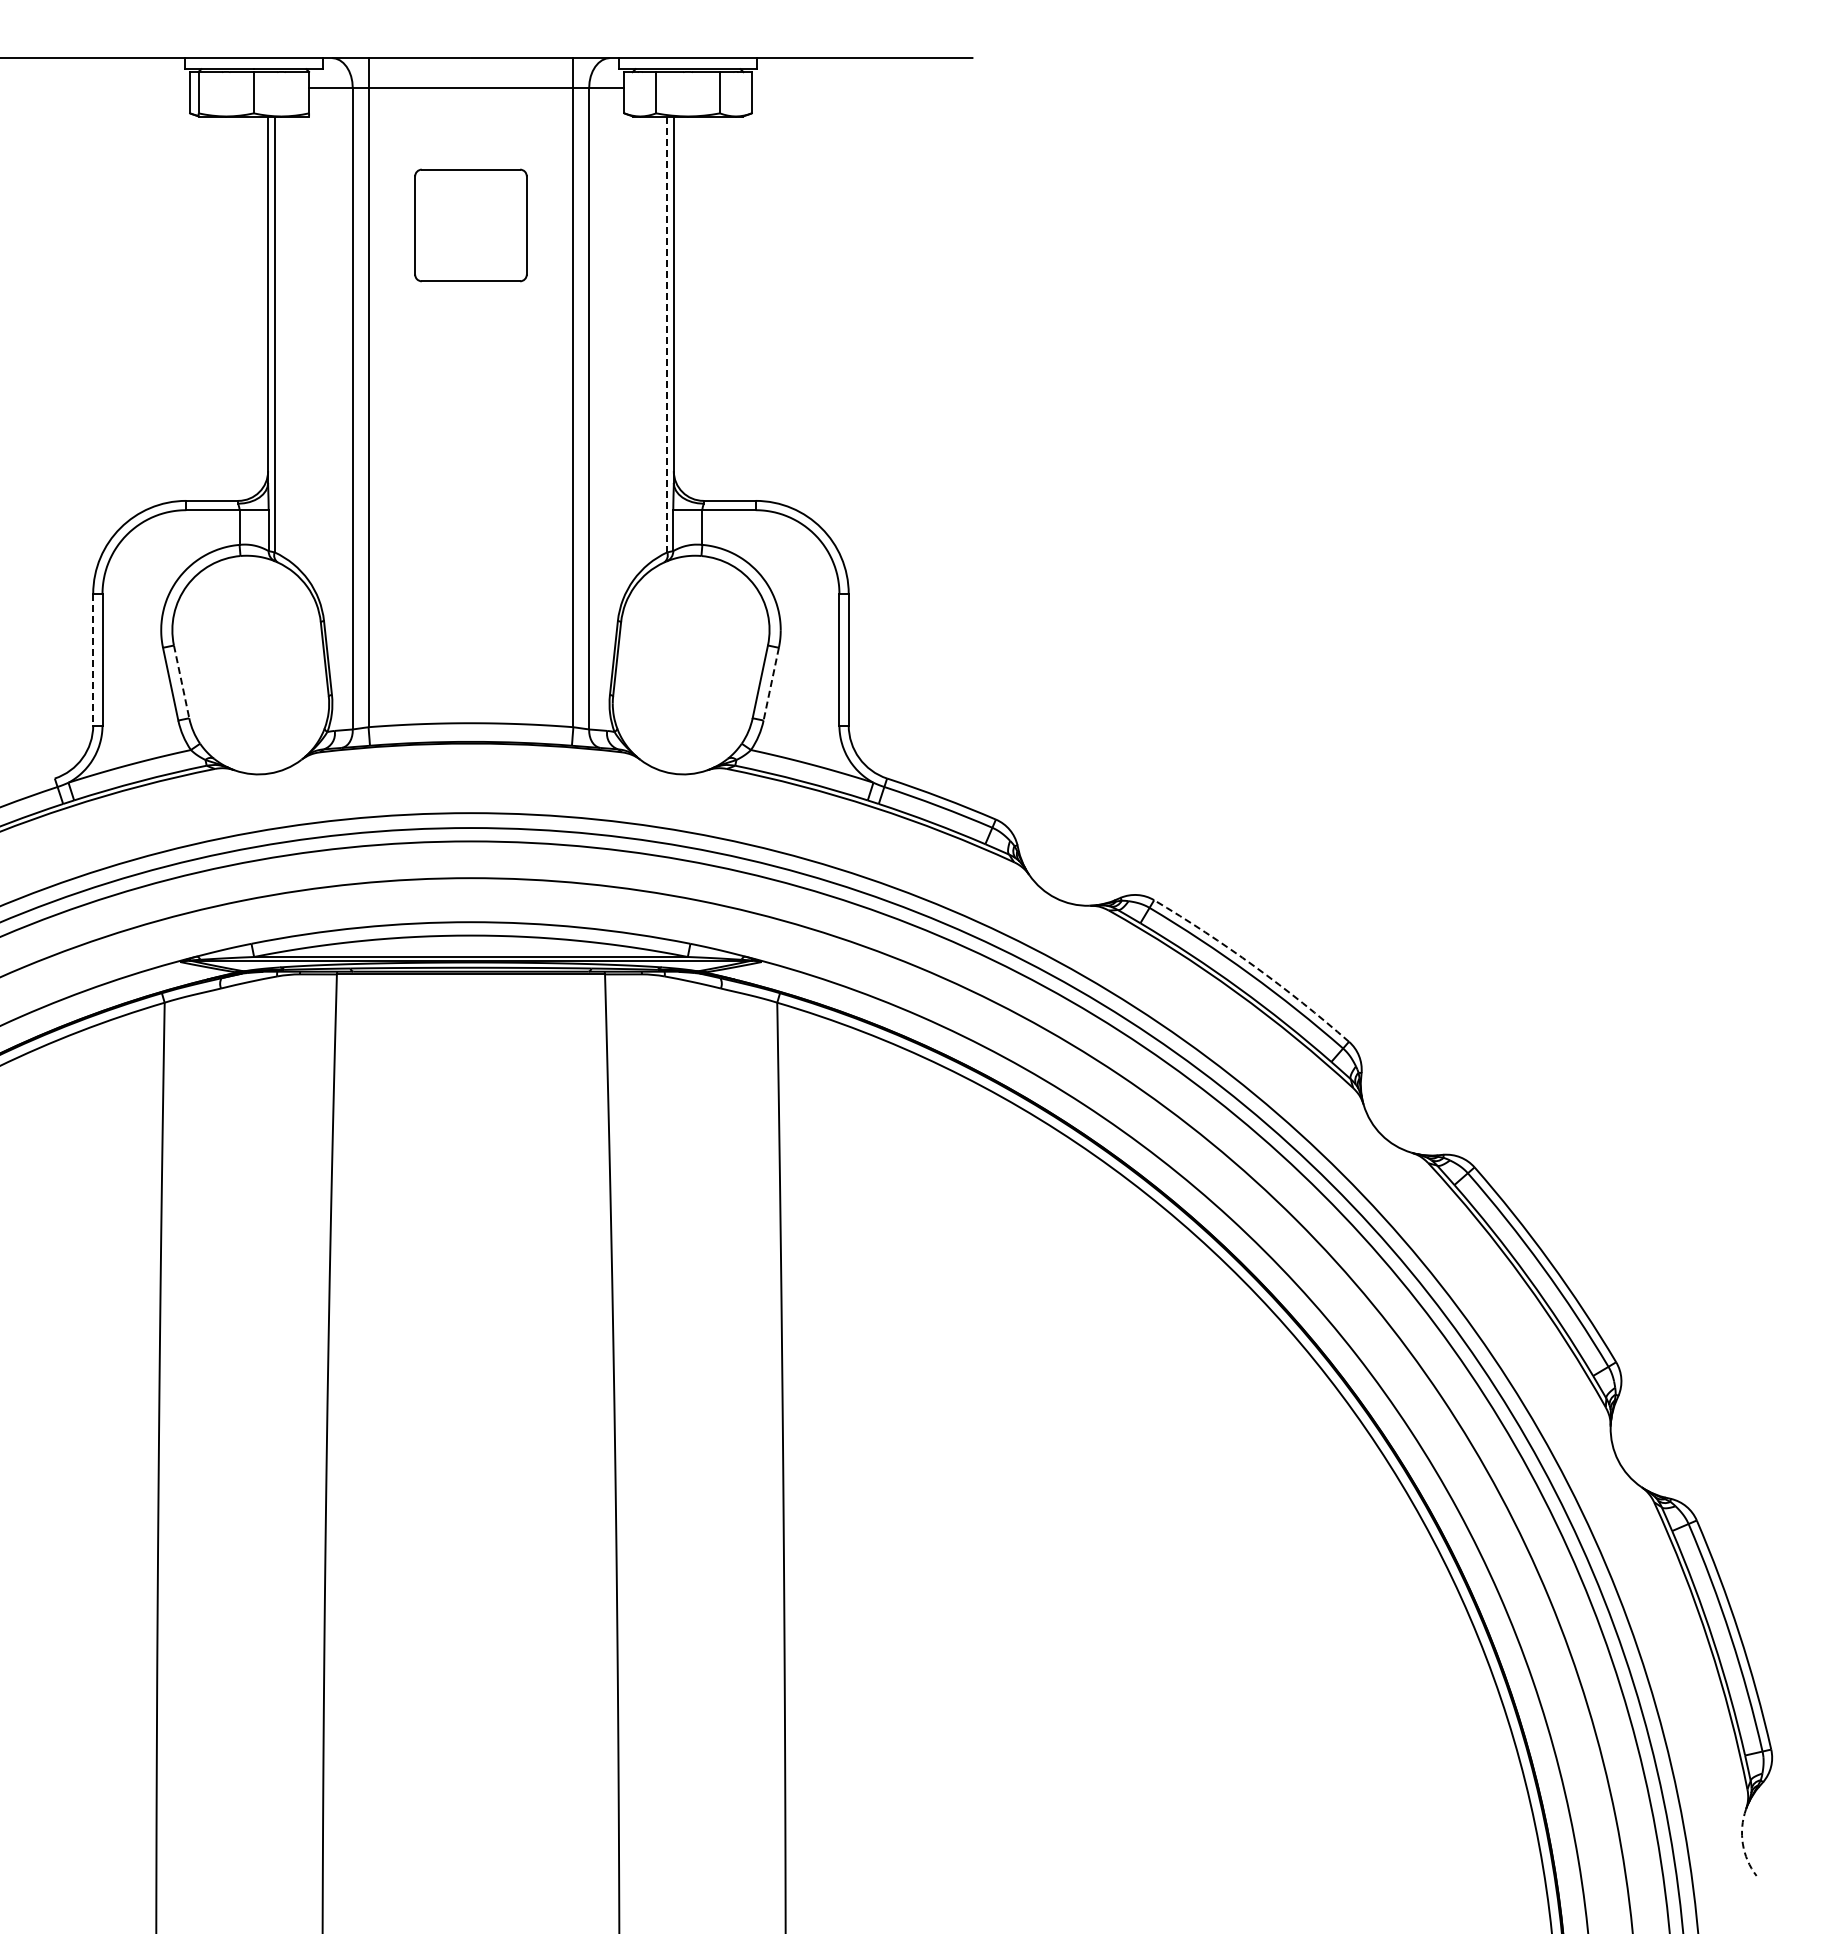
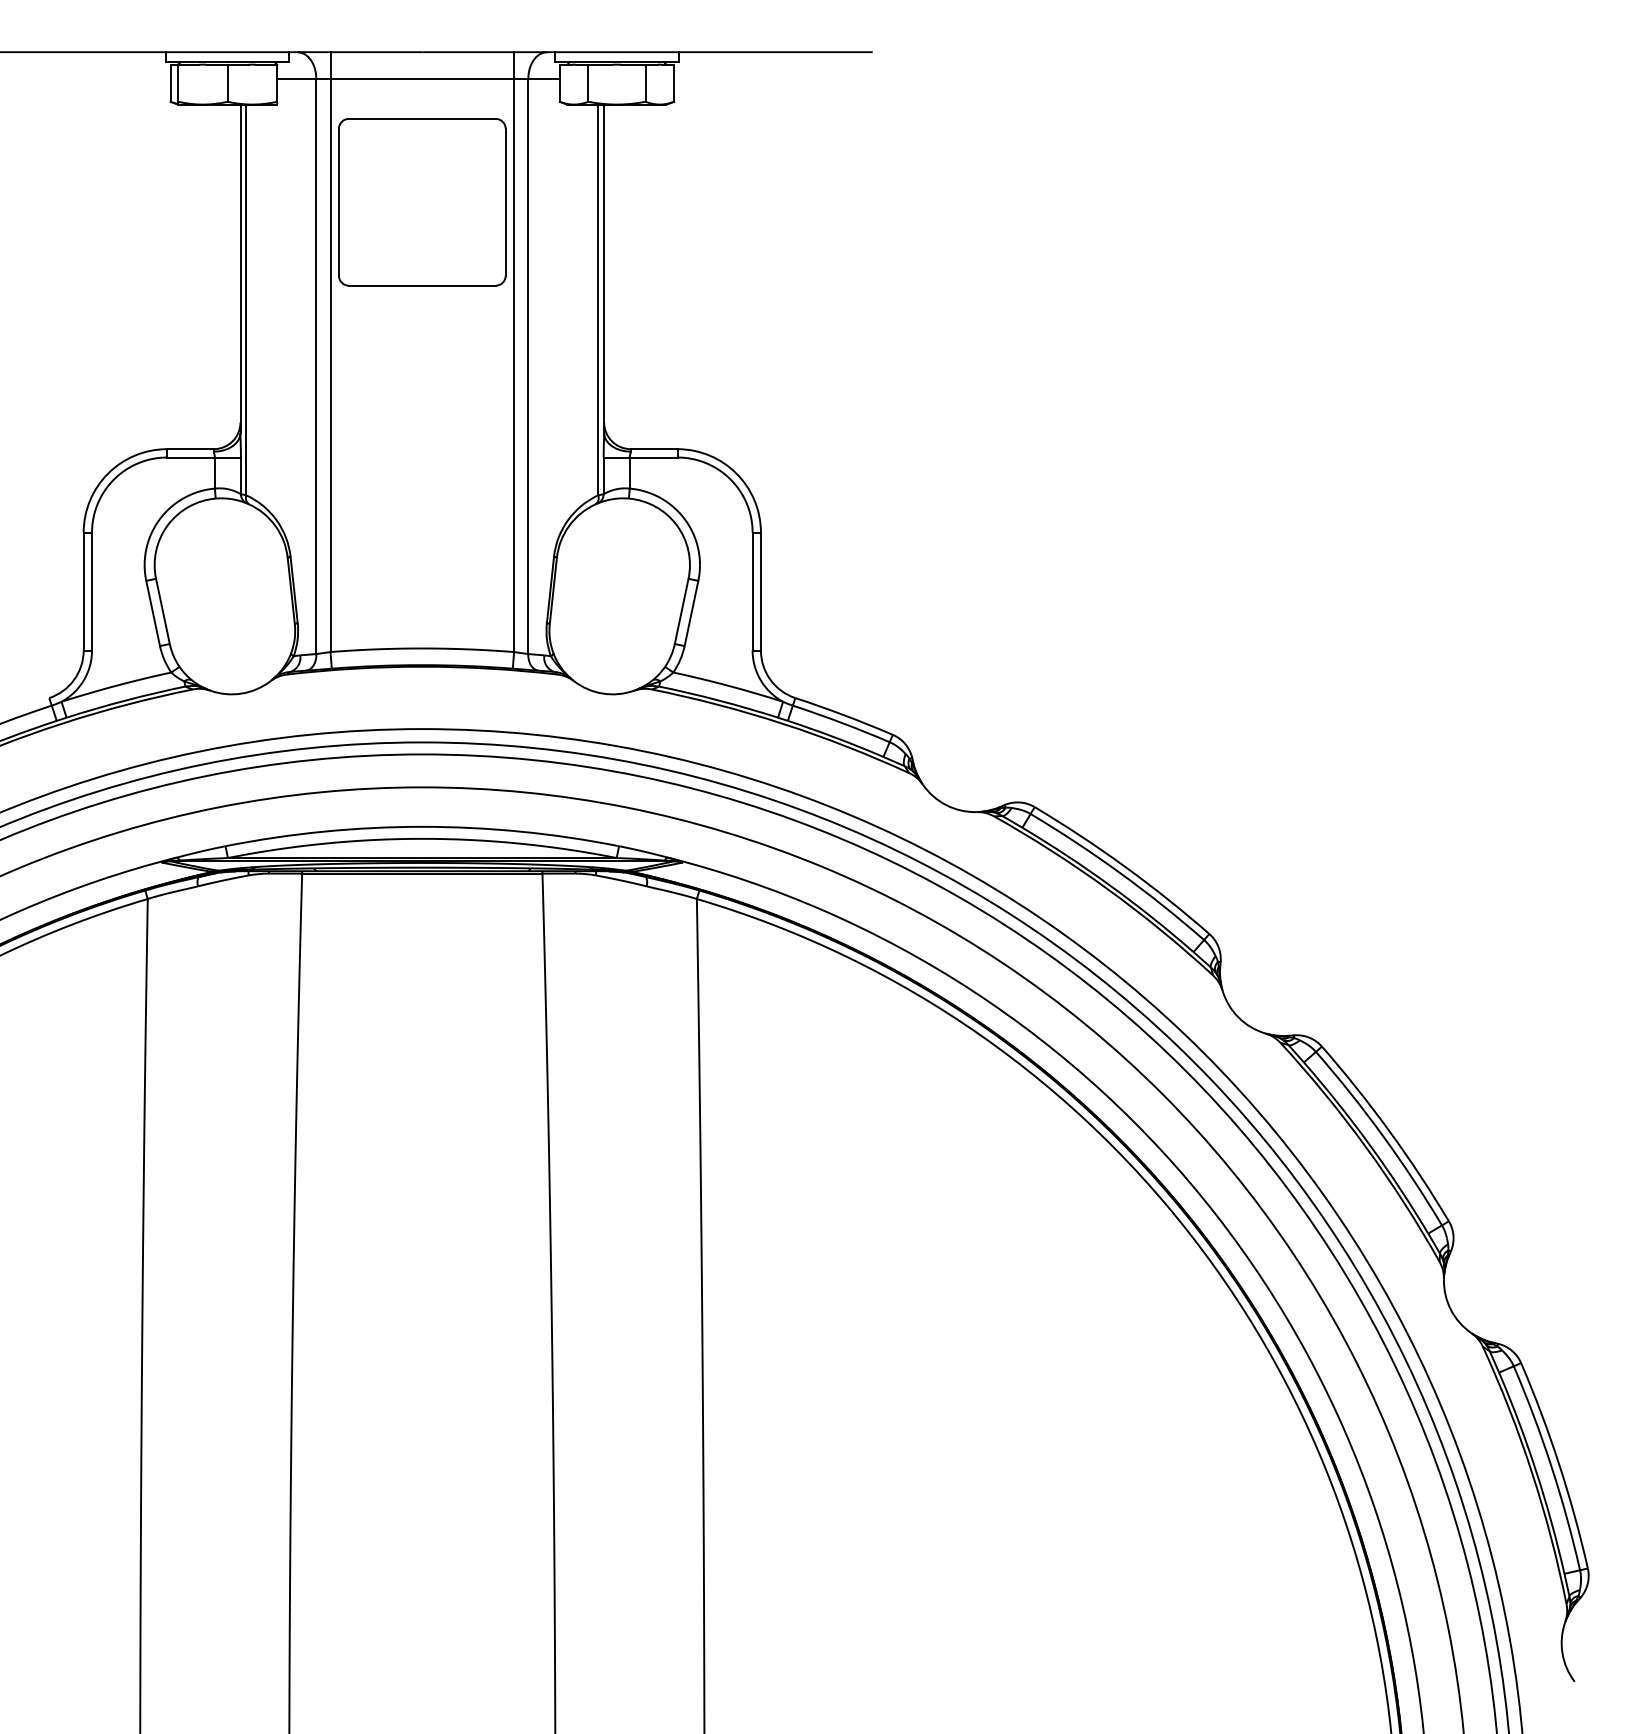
part: (470, 225) -> (421, 202), size x1.67
line: (667, 334) -> (598, 300), dashed -> solid
line: (93, 659) -> (83, 591), dashed -> solid
line: (181, 682) -> (162, 611), dashed -> solid
line: (771, 684) -> (691, 613), dashed -> solid
arc: (1254, 966) -> (1124, 866), dashed -> solid
arc: (1742, 1843) -> (1562, 1652), dashed -> solid

